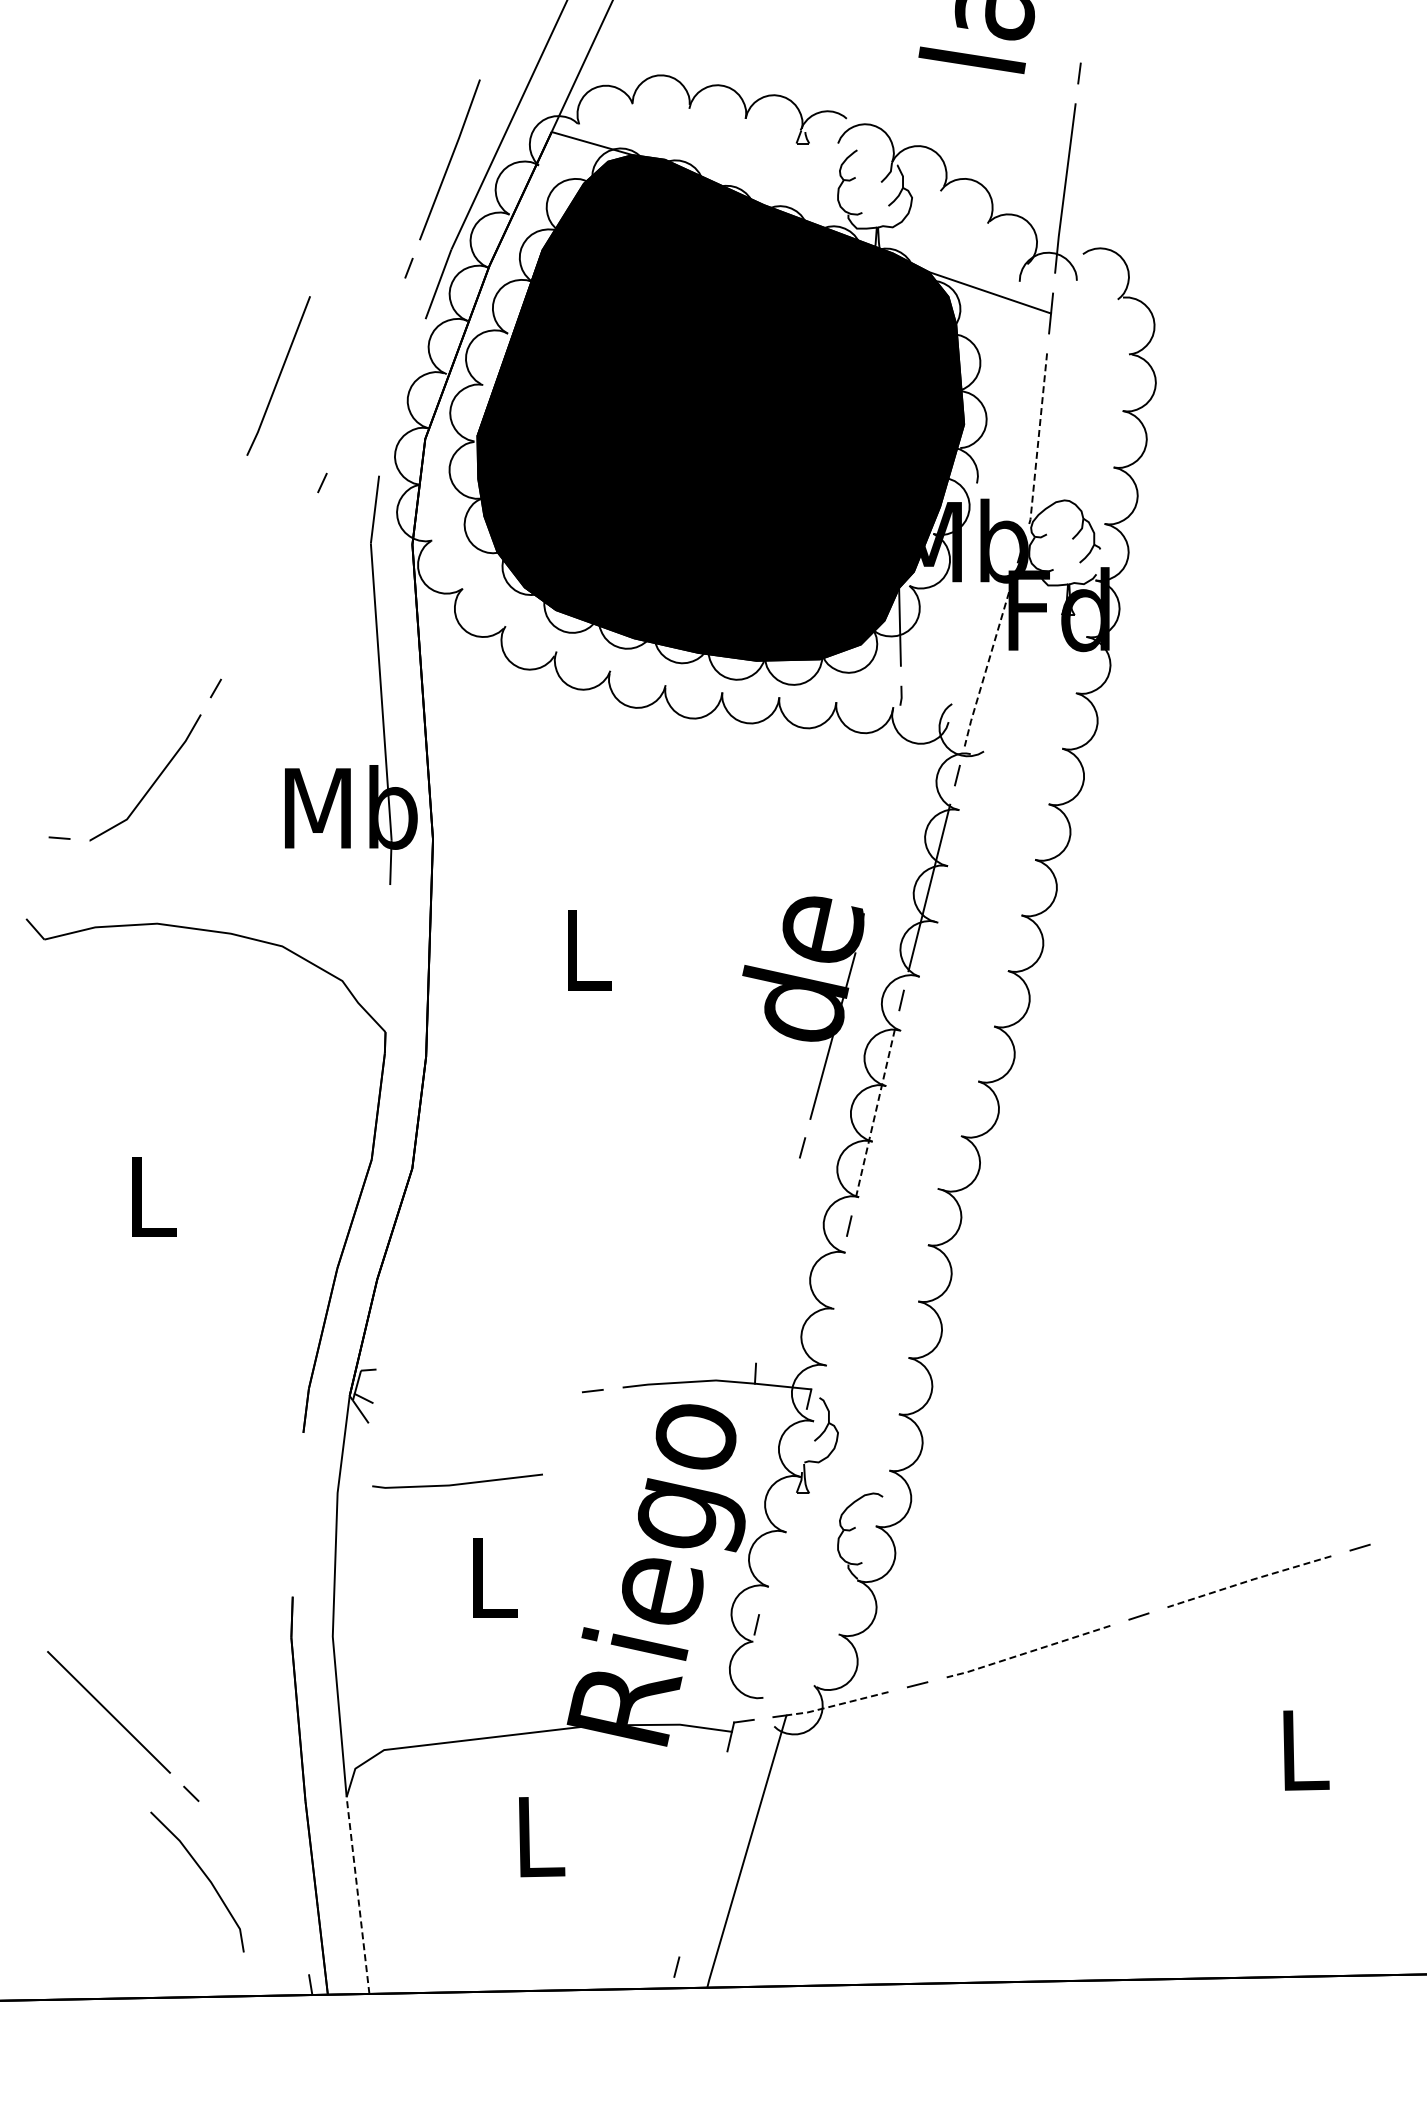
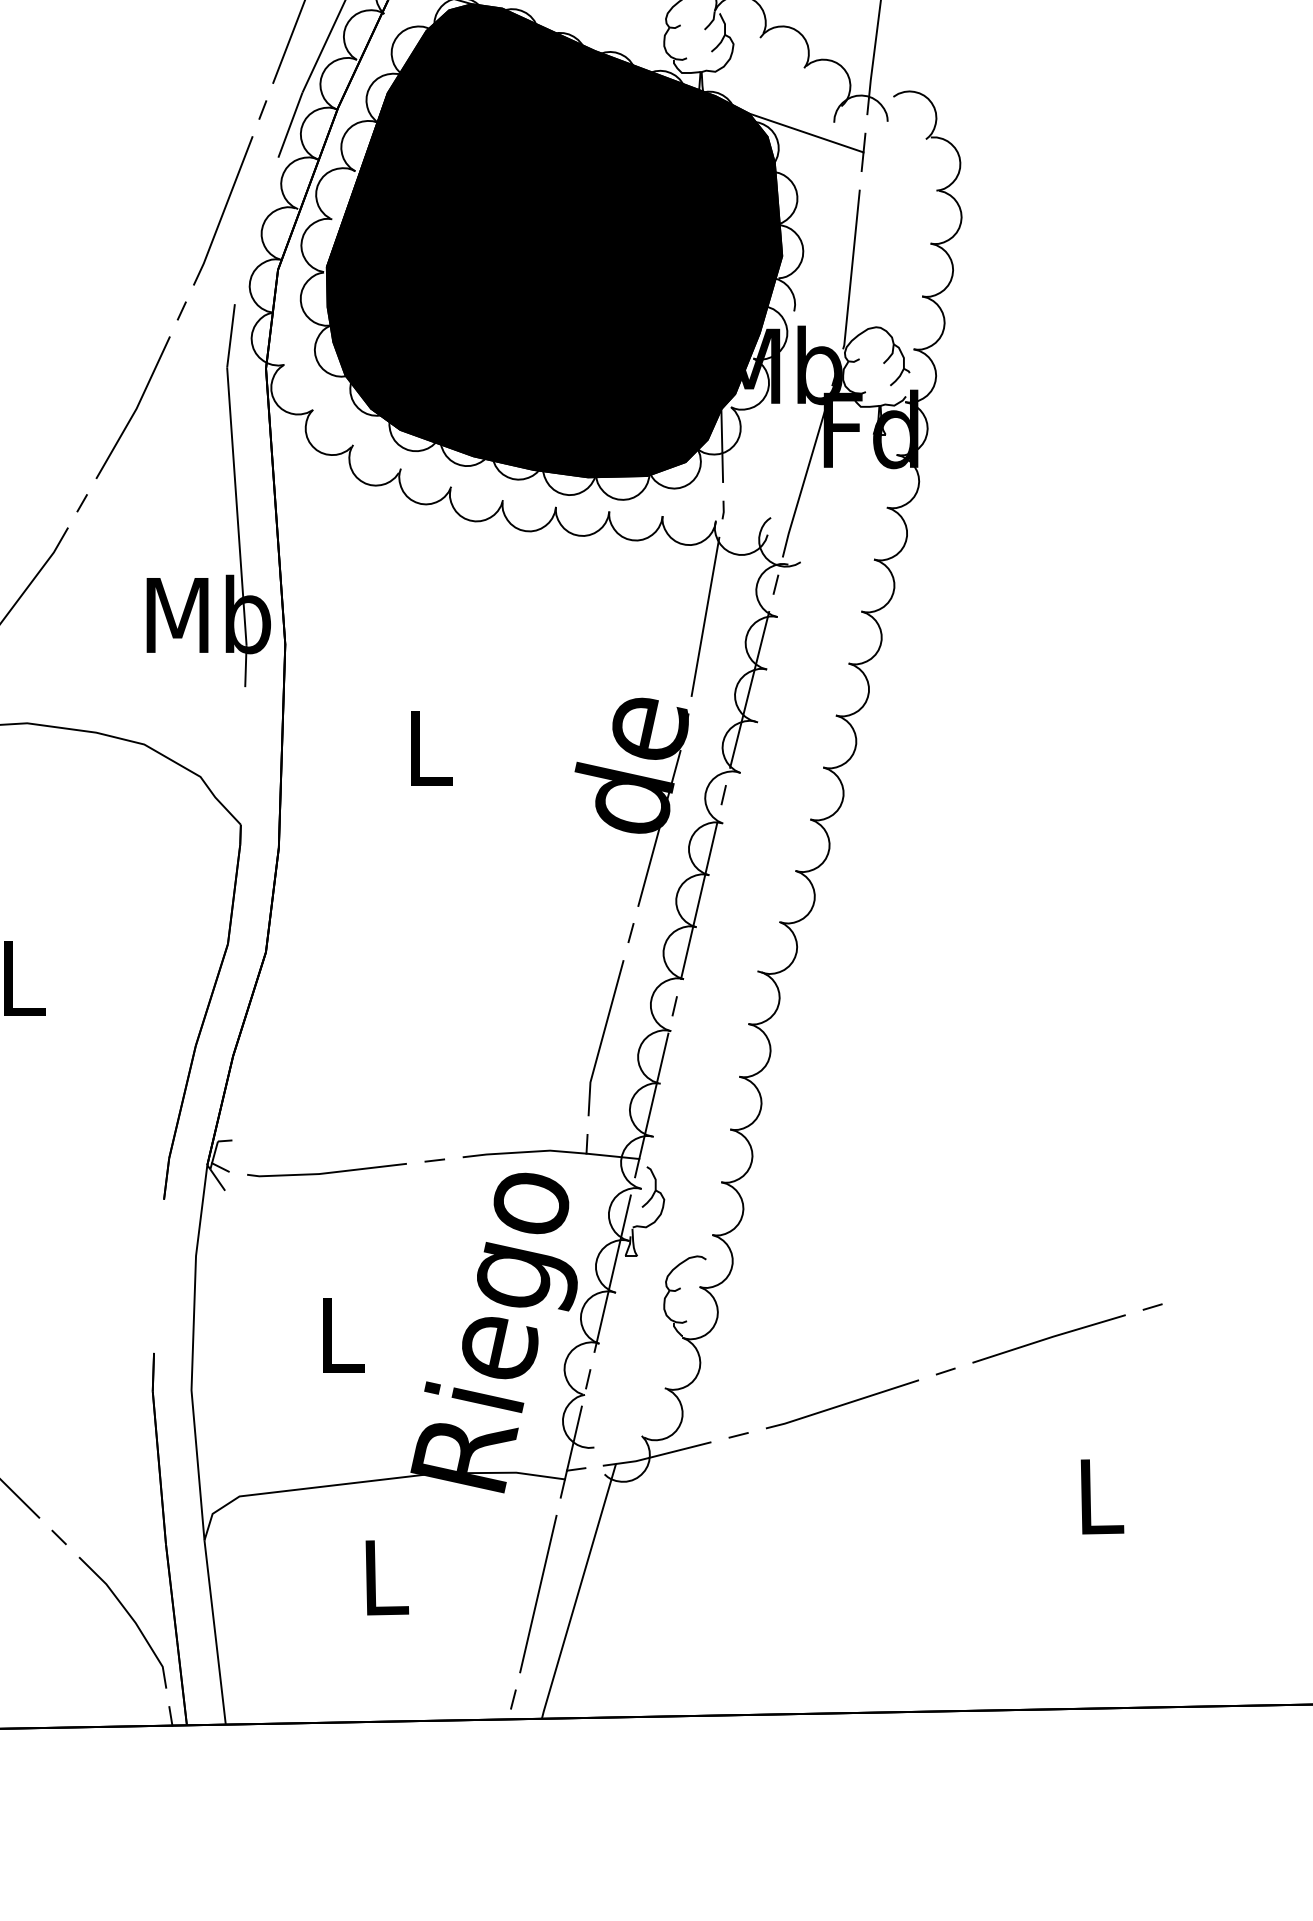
line: (278, 375) -> (223, 210), moved
line: (1038, 439) -> (851, 270), dashed -> solid
line: (272, 588) -> (135, 409), added
line: (987, 664) -> (804, 480), dashed -> solid
line: (881, 809) -> (704, 616), added
line: (875, 1113) -> (699, 900), dashed -> solid
line: (773, 1259) -> (603, 1037), added
line: (826, 1322) -> (653, 1096), added
line: (457, 1483) -> (326, 1172), moved
line: (782, 1511) -> (612, 1273), added
line: (1249, 1580) -> (1049, 1337), dashed -> solid
line: (1027, 1652) -> (841, 1405), dashed -> solid
line: (742, 1688) -> (574, 1438), added
line: (836, 1705) -> (662, 1454), dashed -> solid
line: (703, 1854) -> (538, 1594), added
line: (204, 1875) -> (129, 1616), moved
line: (358, 1895) -> (215, 1632), dashed -> solid

